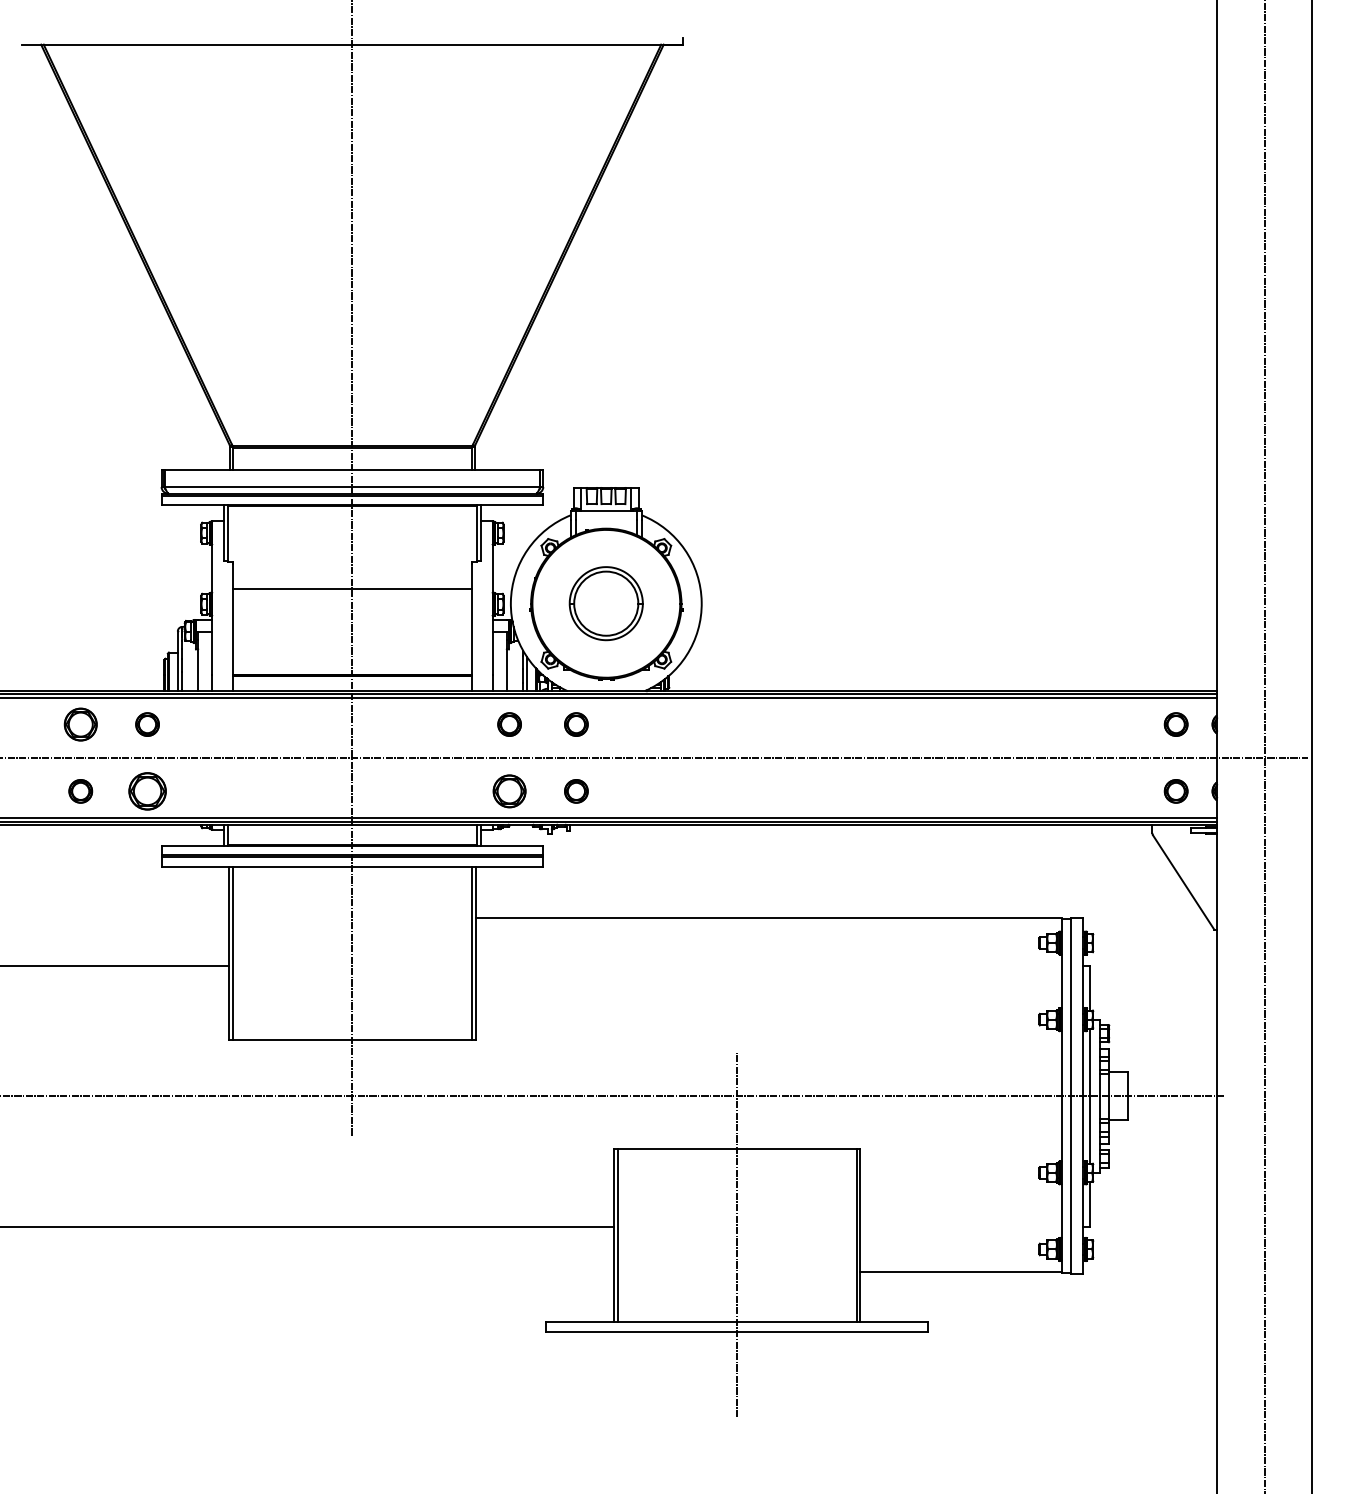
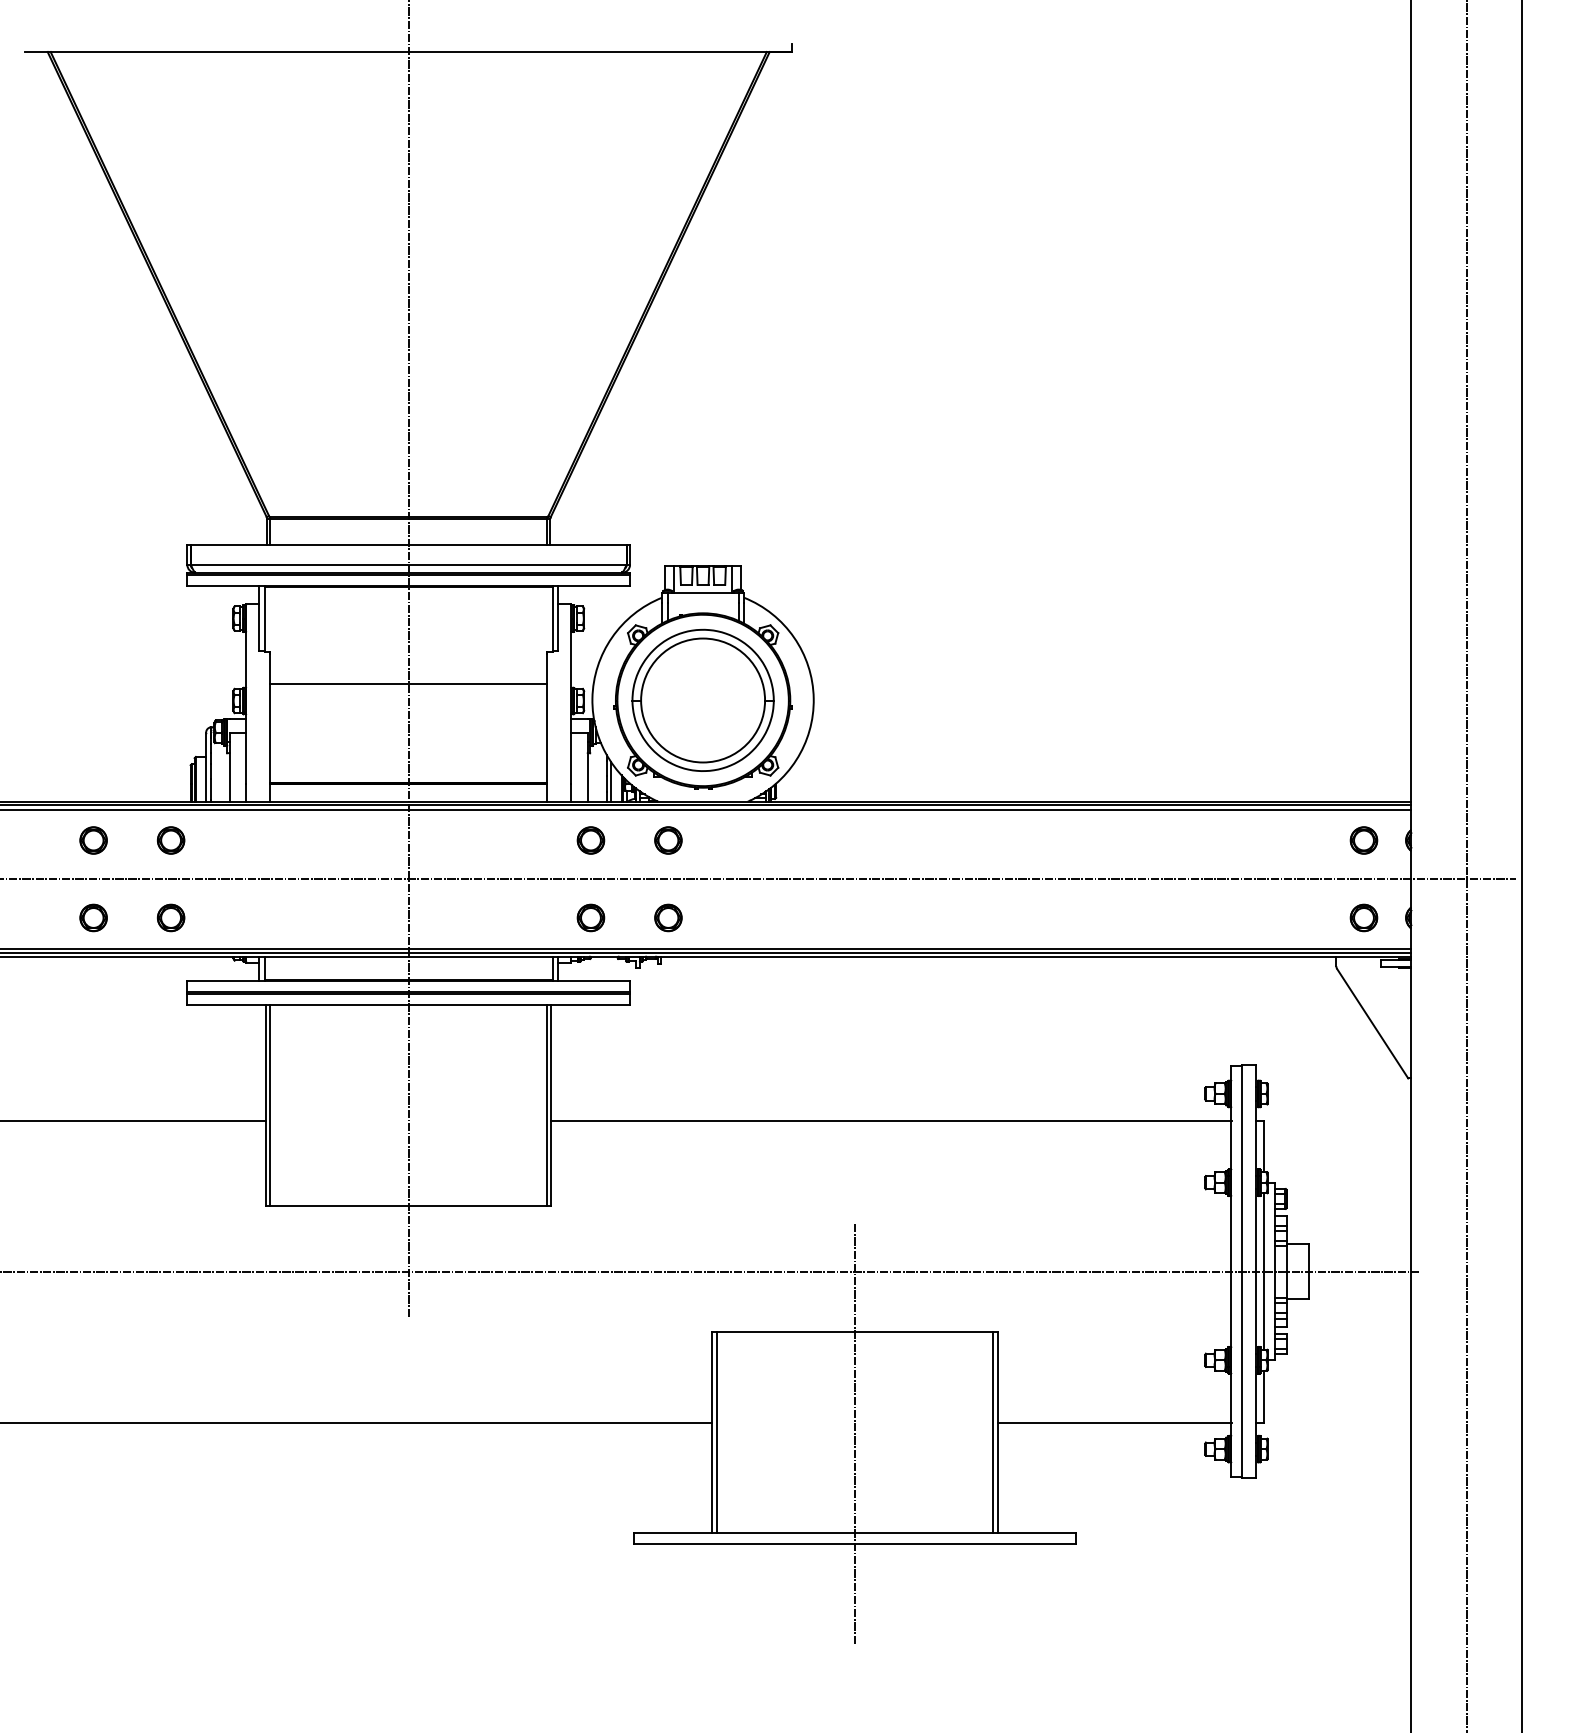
part: (605, 602) -> (702, 699), size x1.67
part: (80, 724) -> (93, 840), size x0.71
part: (147, 790) -> (170, 917), size x0.62
part: (509, 790) -> (590, 917), size x0.71
line: (768, 917) -> (891, 1120), moved
line: (961, 1272) -> (1114, 1422), moved

